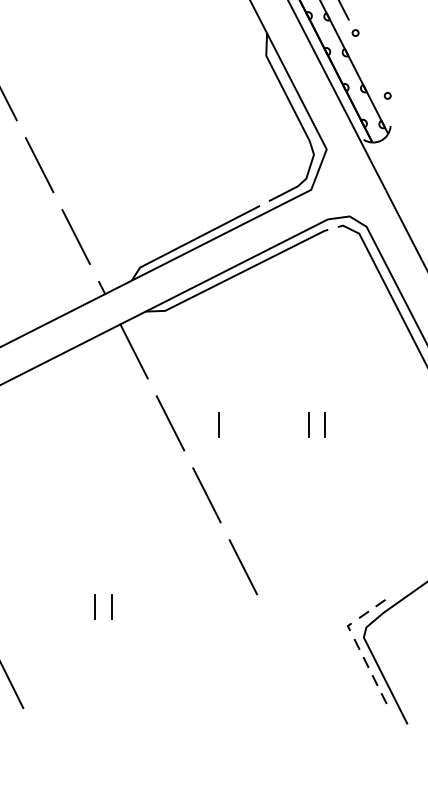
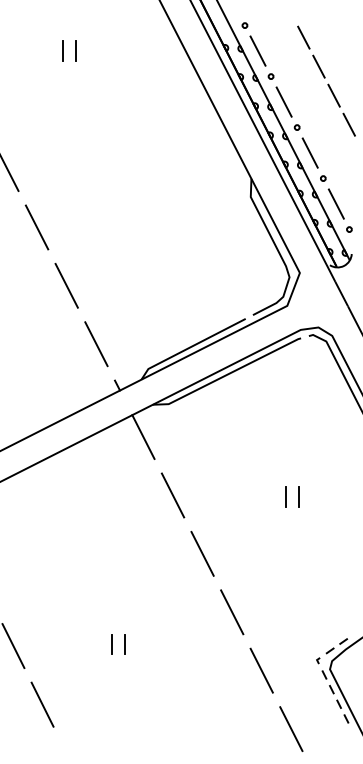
line: (370, 63) -> (335, 203), added
line: (219, 424) -> (212, 496), removed
line: (279, 638) -> (261, 670), added
line: (316, 711) -> (291, 729), added

